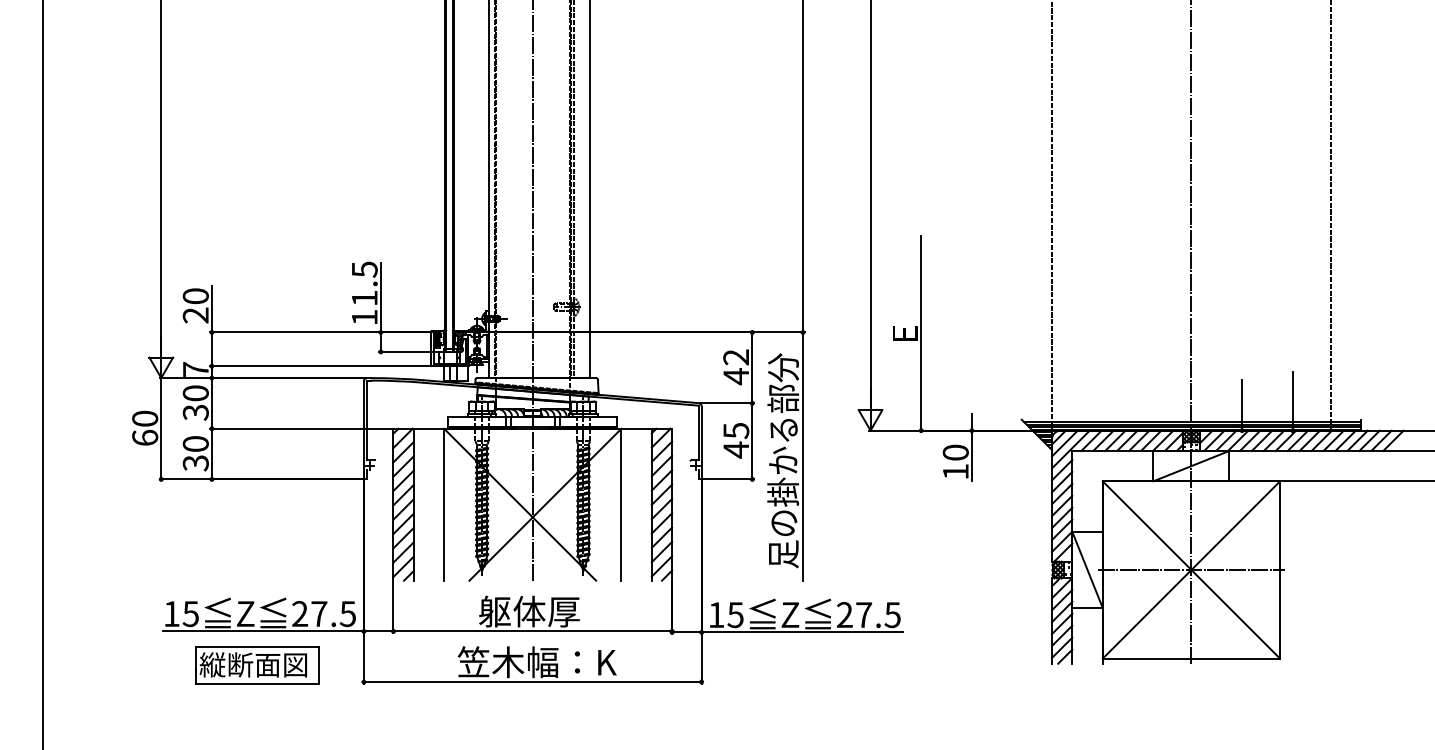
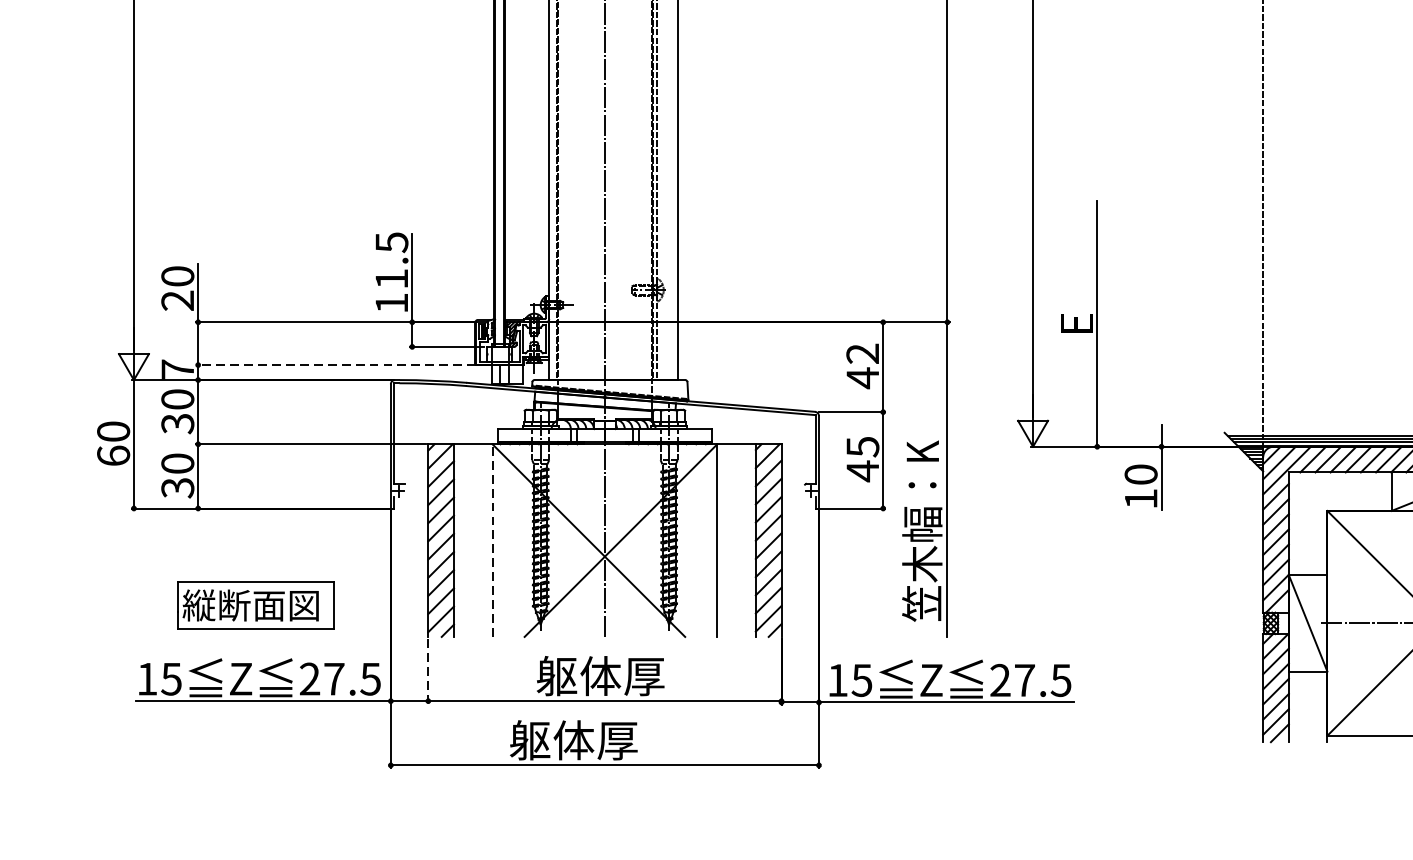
line: (320, 366) -> (335, 365), solid -> dashed
text: (783, 460) -> (922, 484), 足の掛かる部分 -> 笠木幅：K
line: (444, 504) -> (492, 540), solid -> dashed
line: (393, 608) -> (428, 672), solid -> dashed
text: (536, 662) -> (609, 740), 笠木幅：K -> 躯体厚
part: (257, 665) -> (255, 606), moved

